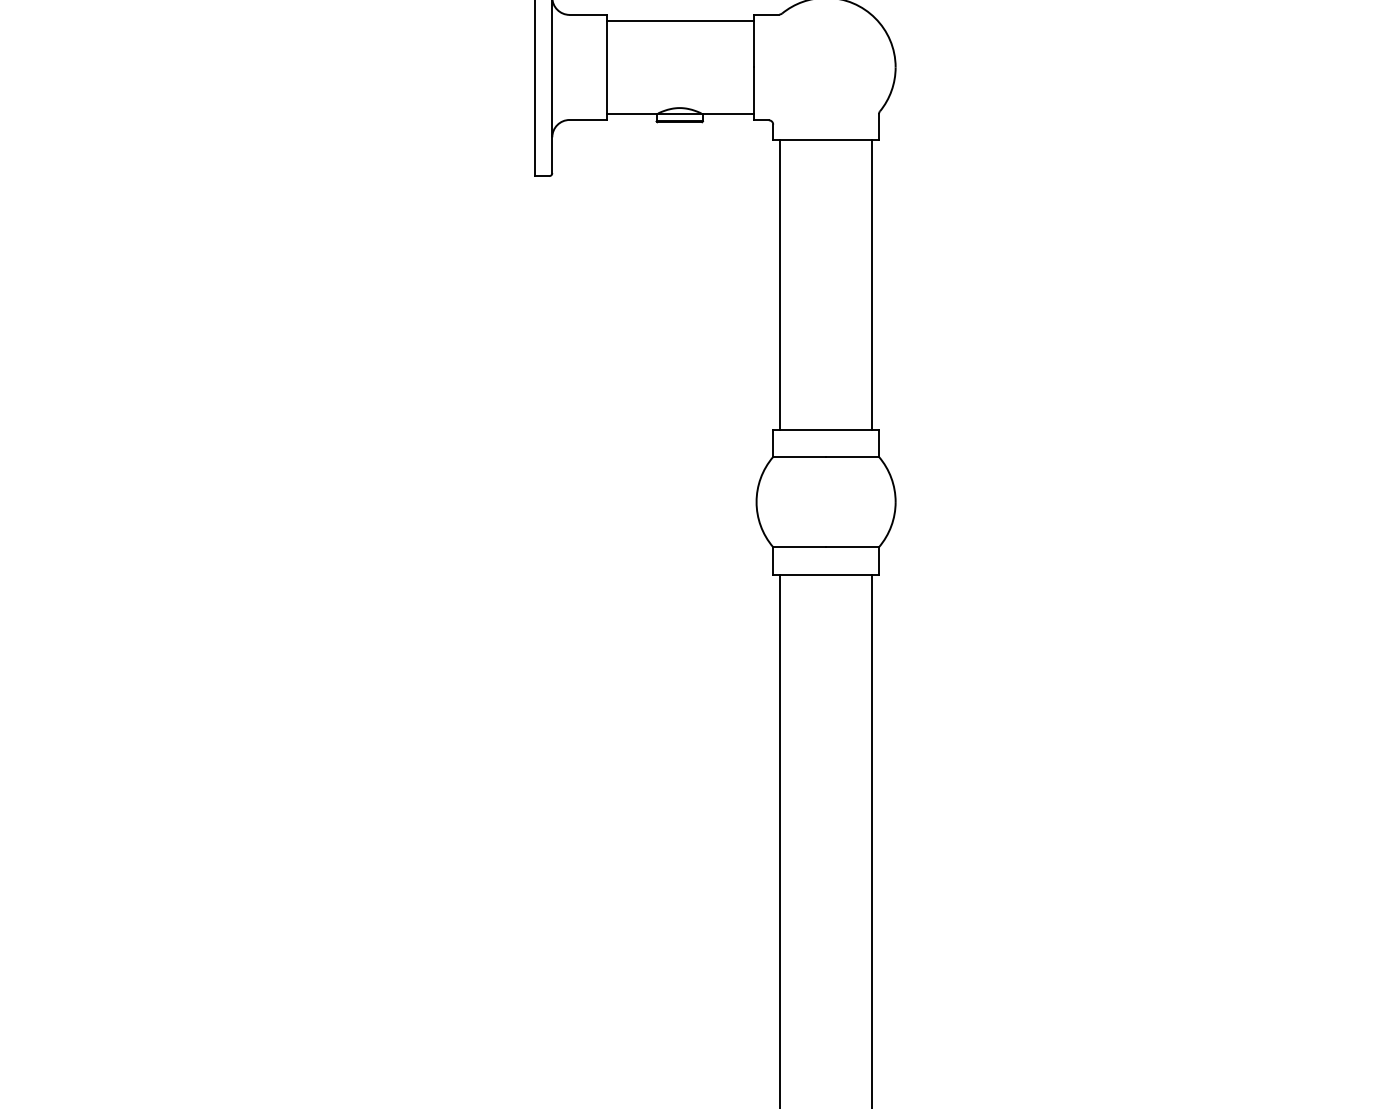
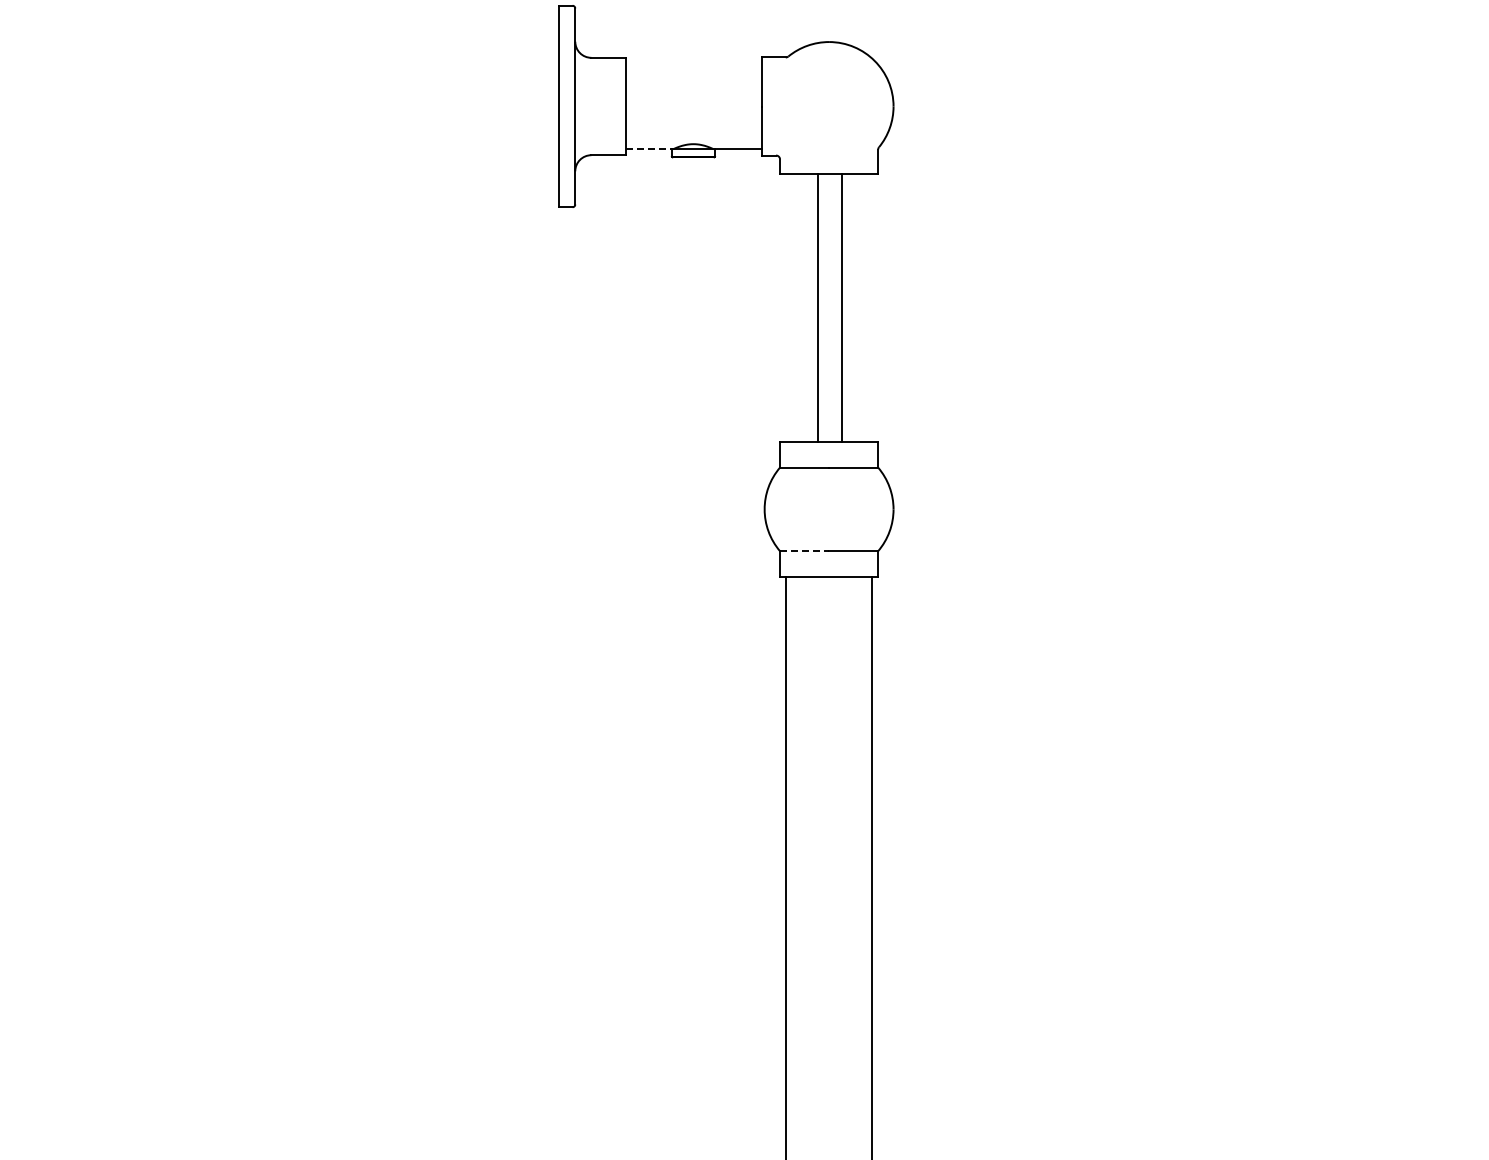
line: (679, 21) -> (693, 63), removed
line: (632, 113) -> (649, 149), solid -> dashed
line: (780, 284) -> (842, 307), moved
line: (871, 284) -> (817, 307), moved
line: (799, 547) -> (804, 551), solid -> dashed

